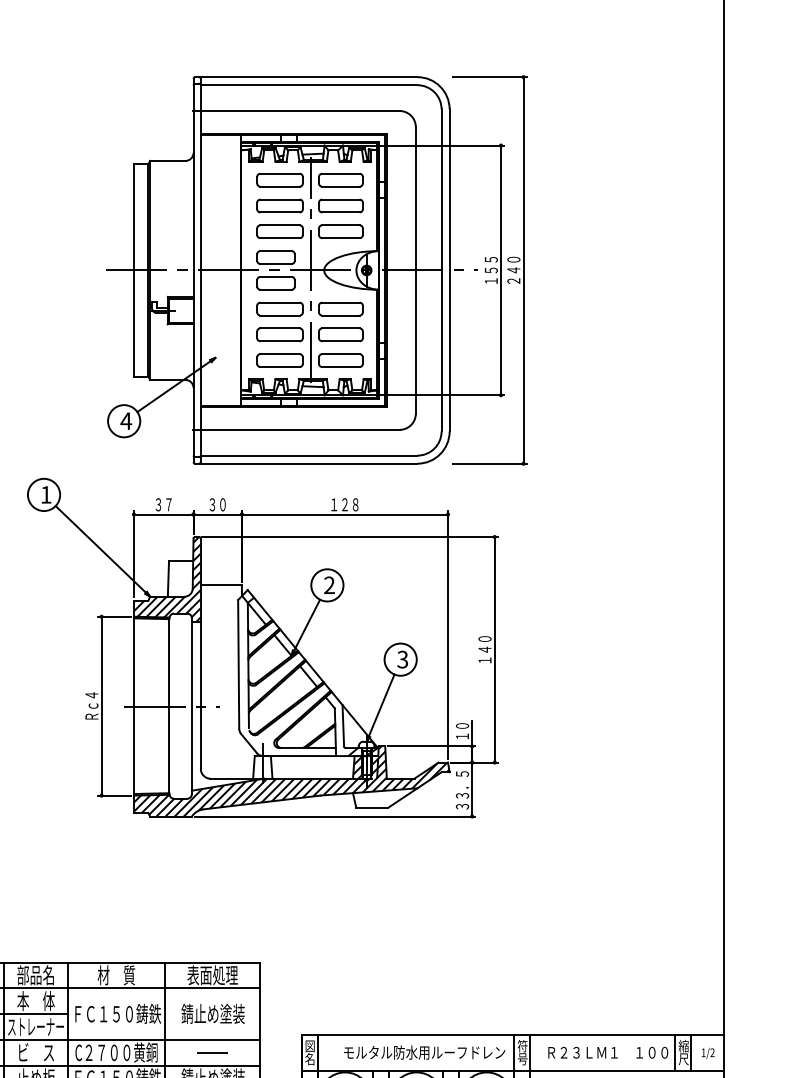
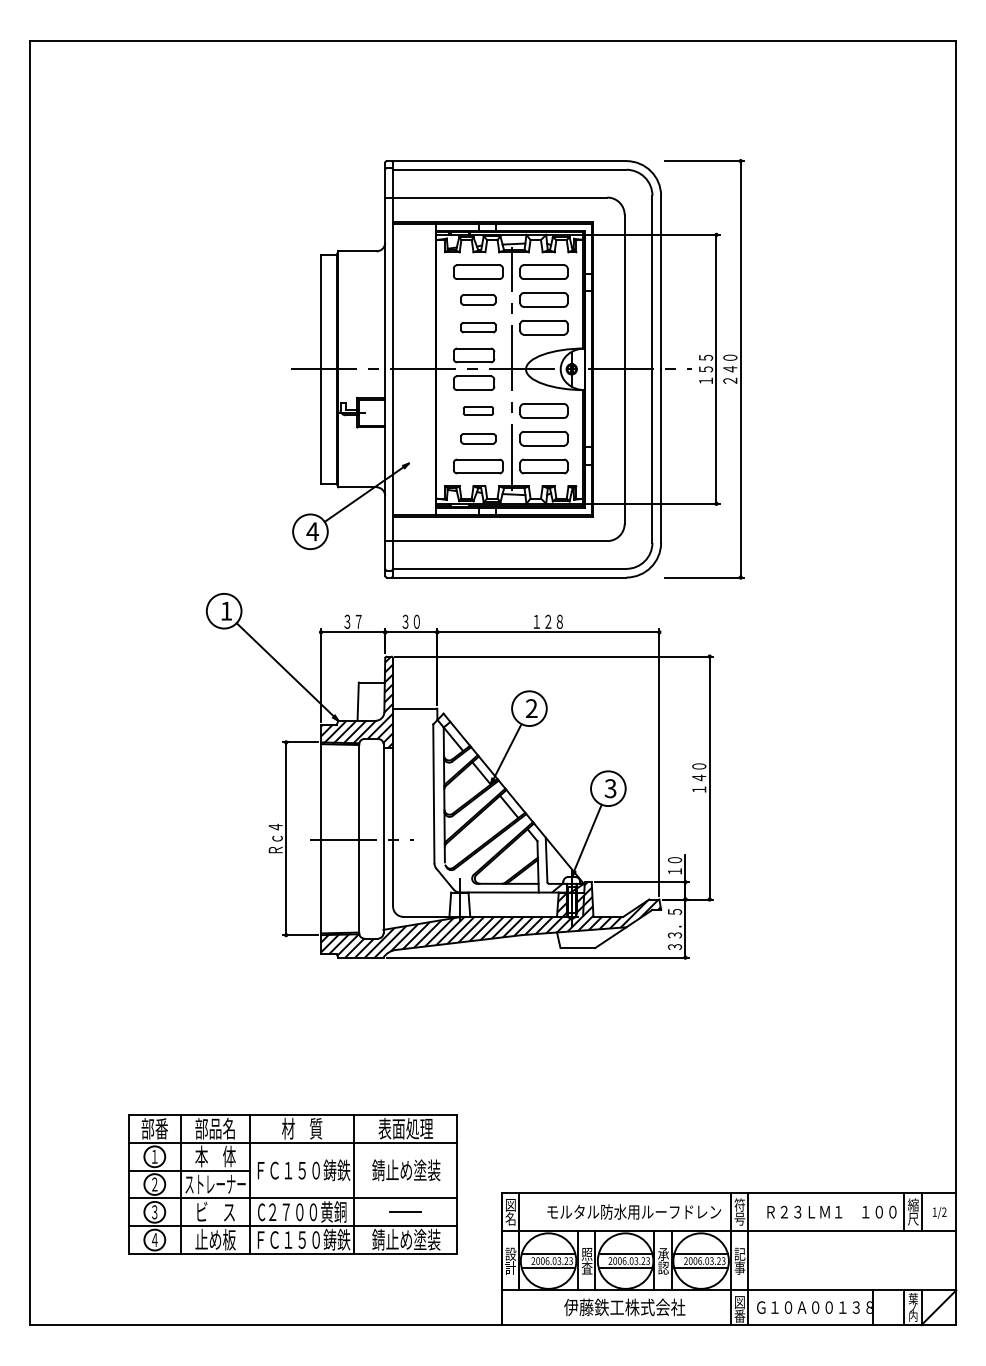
part: (280, 205) -> (478, 299), size x0.7
part: (280, 231) -> (478, 327), size x0.7
part: (280, 308) -> (478, 410), size x0.6
part: (280, 334) -> (478, 438), size x0.7

